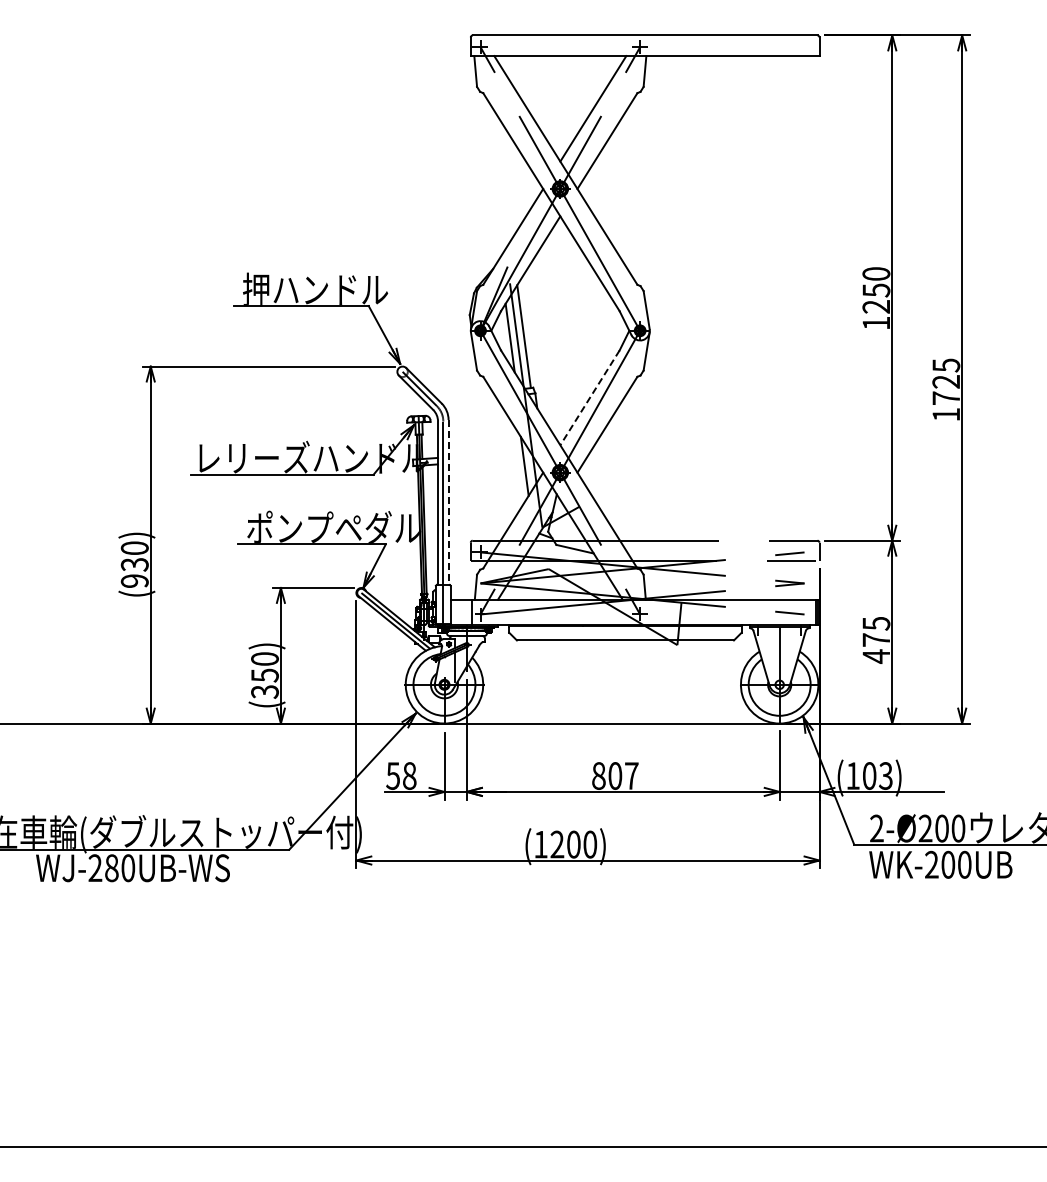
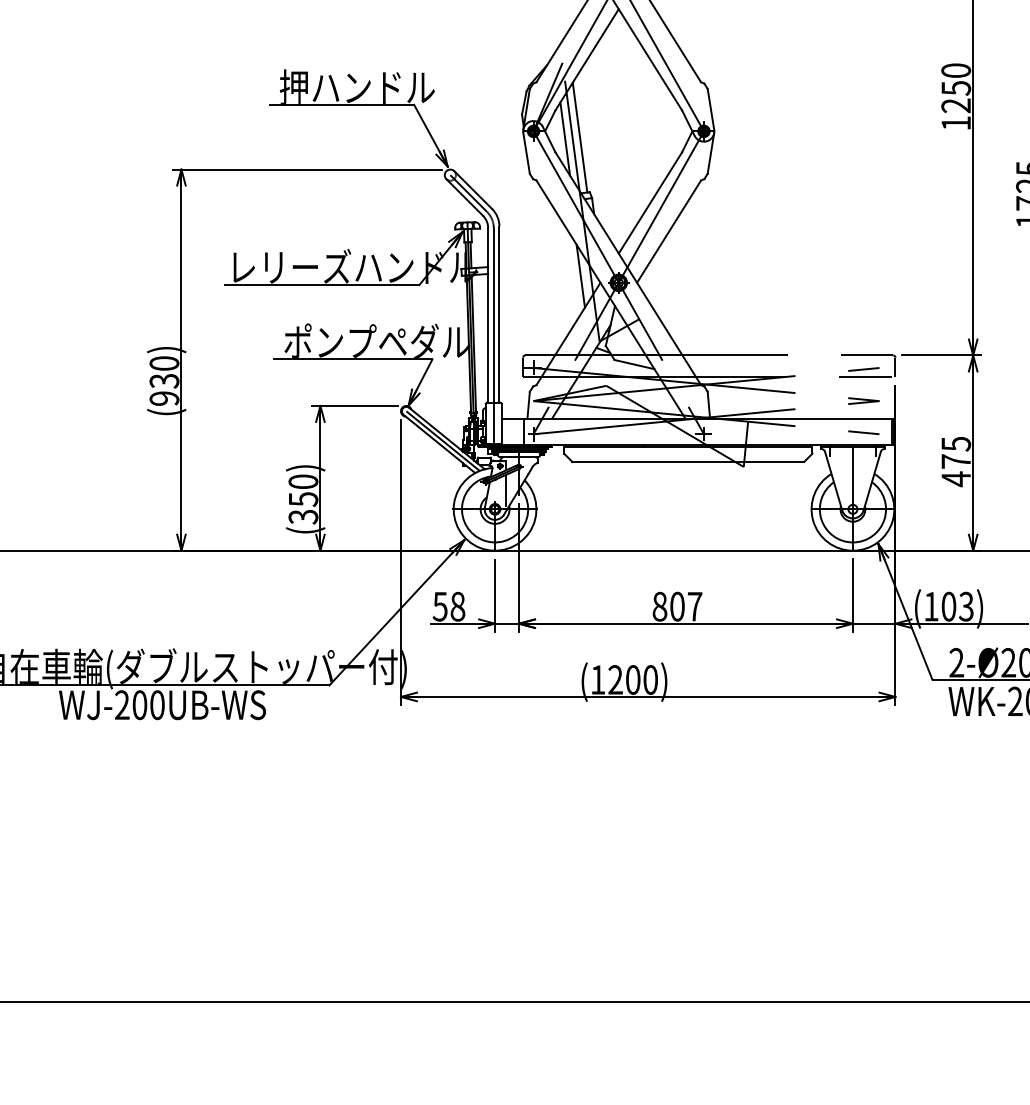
line: (590, 397) -> (650, 202), dashed -> solid
line: (448, 502) -> (499, 314), dashed -> solid
text: (111, 868) -> (139, 705), WJ-280UB-WS -> WJ-200UB-WS

